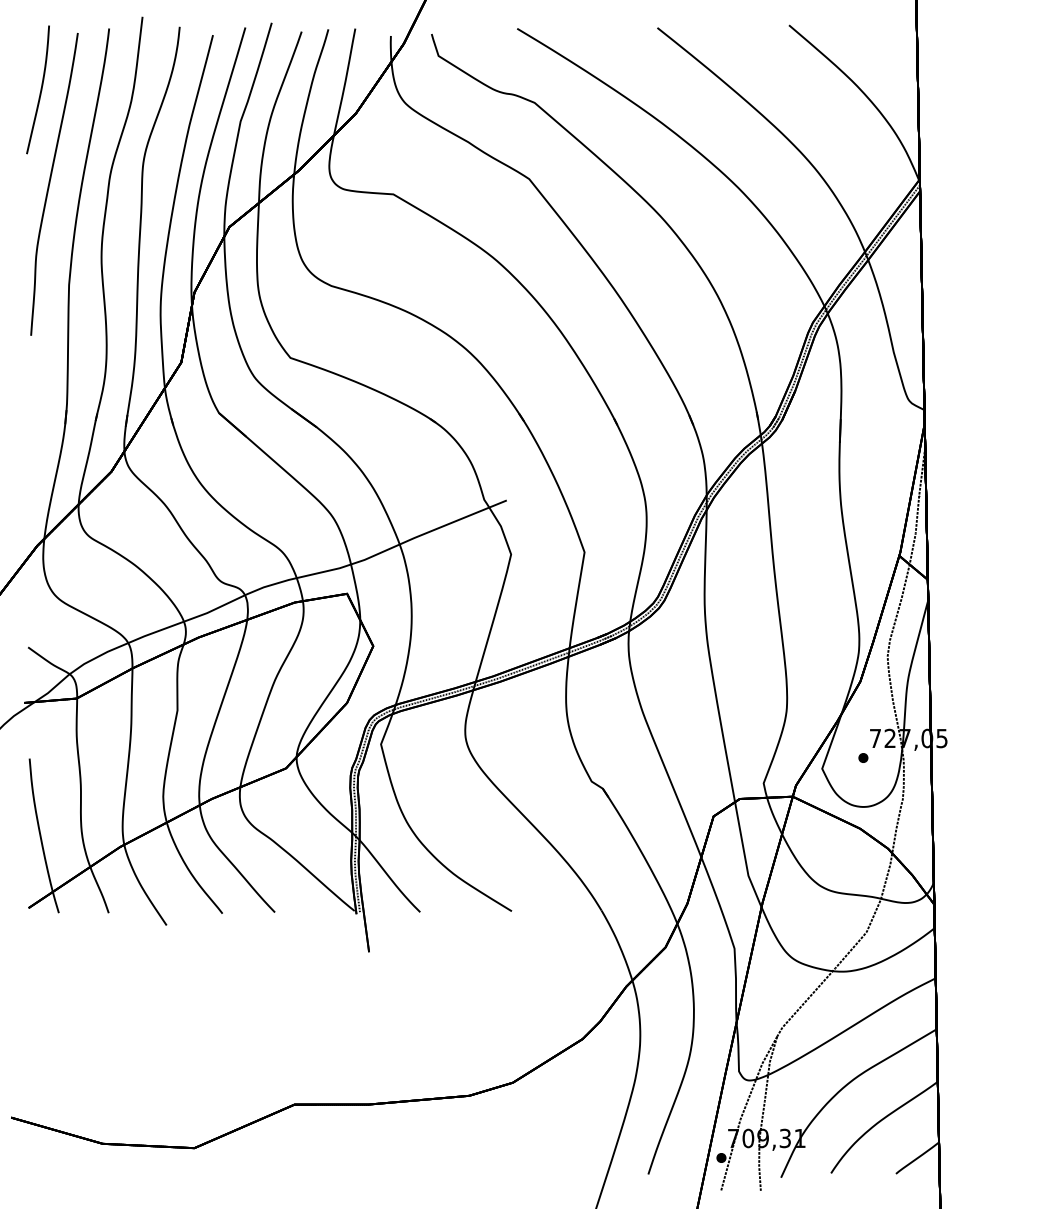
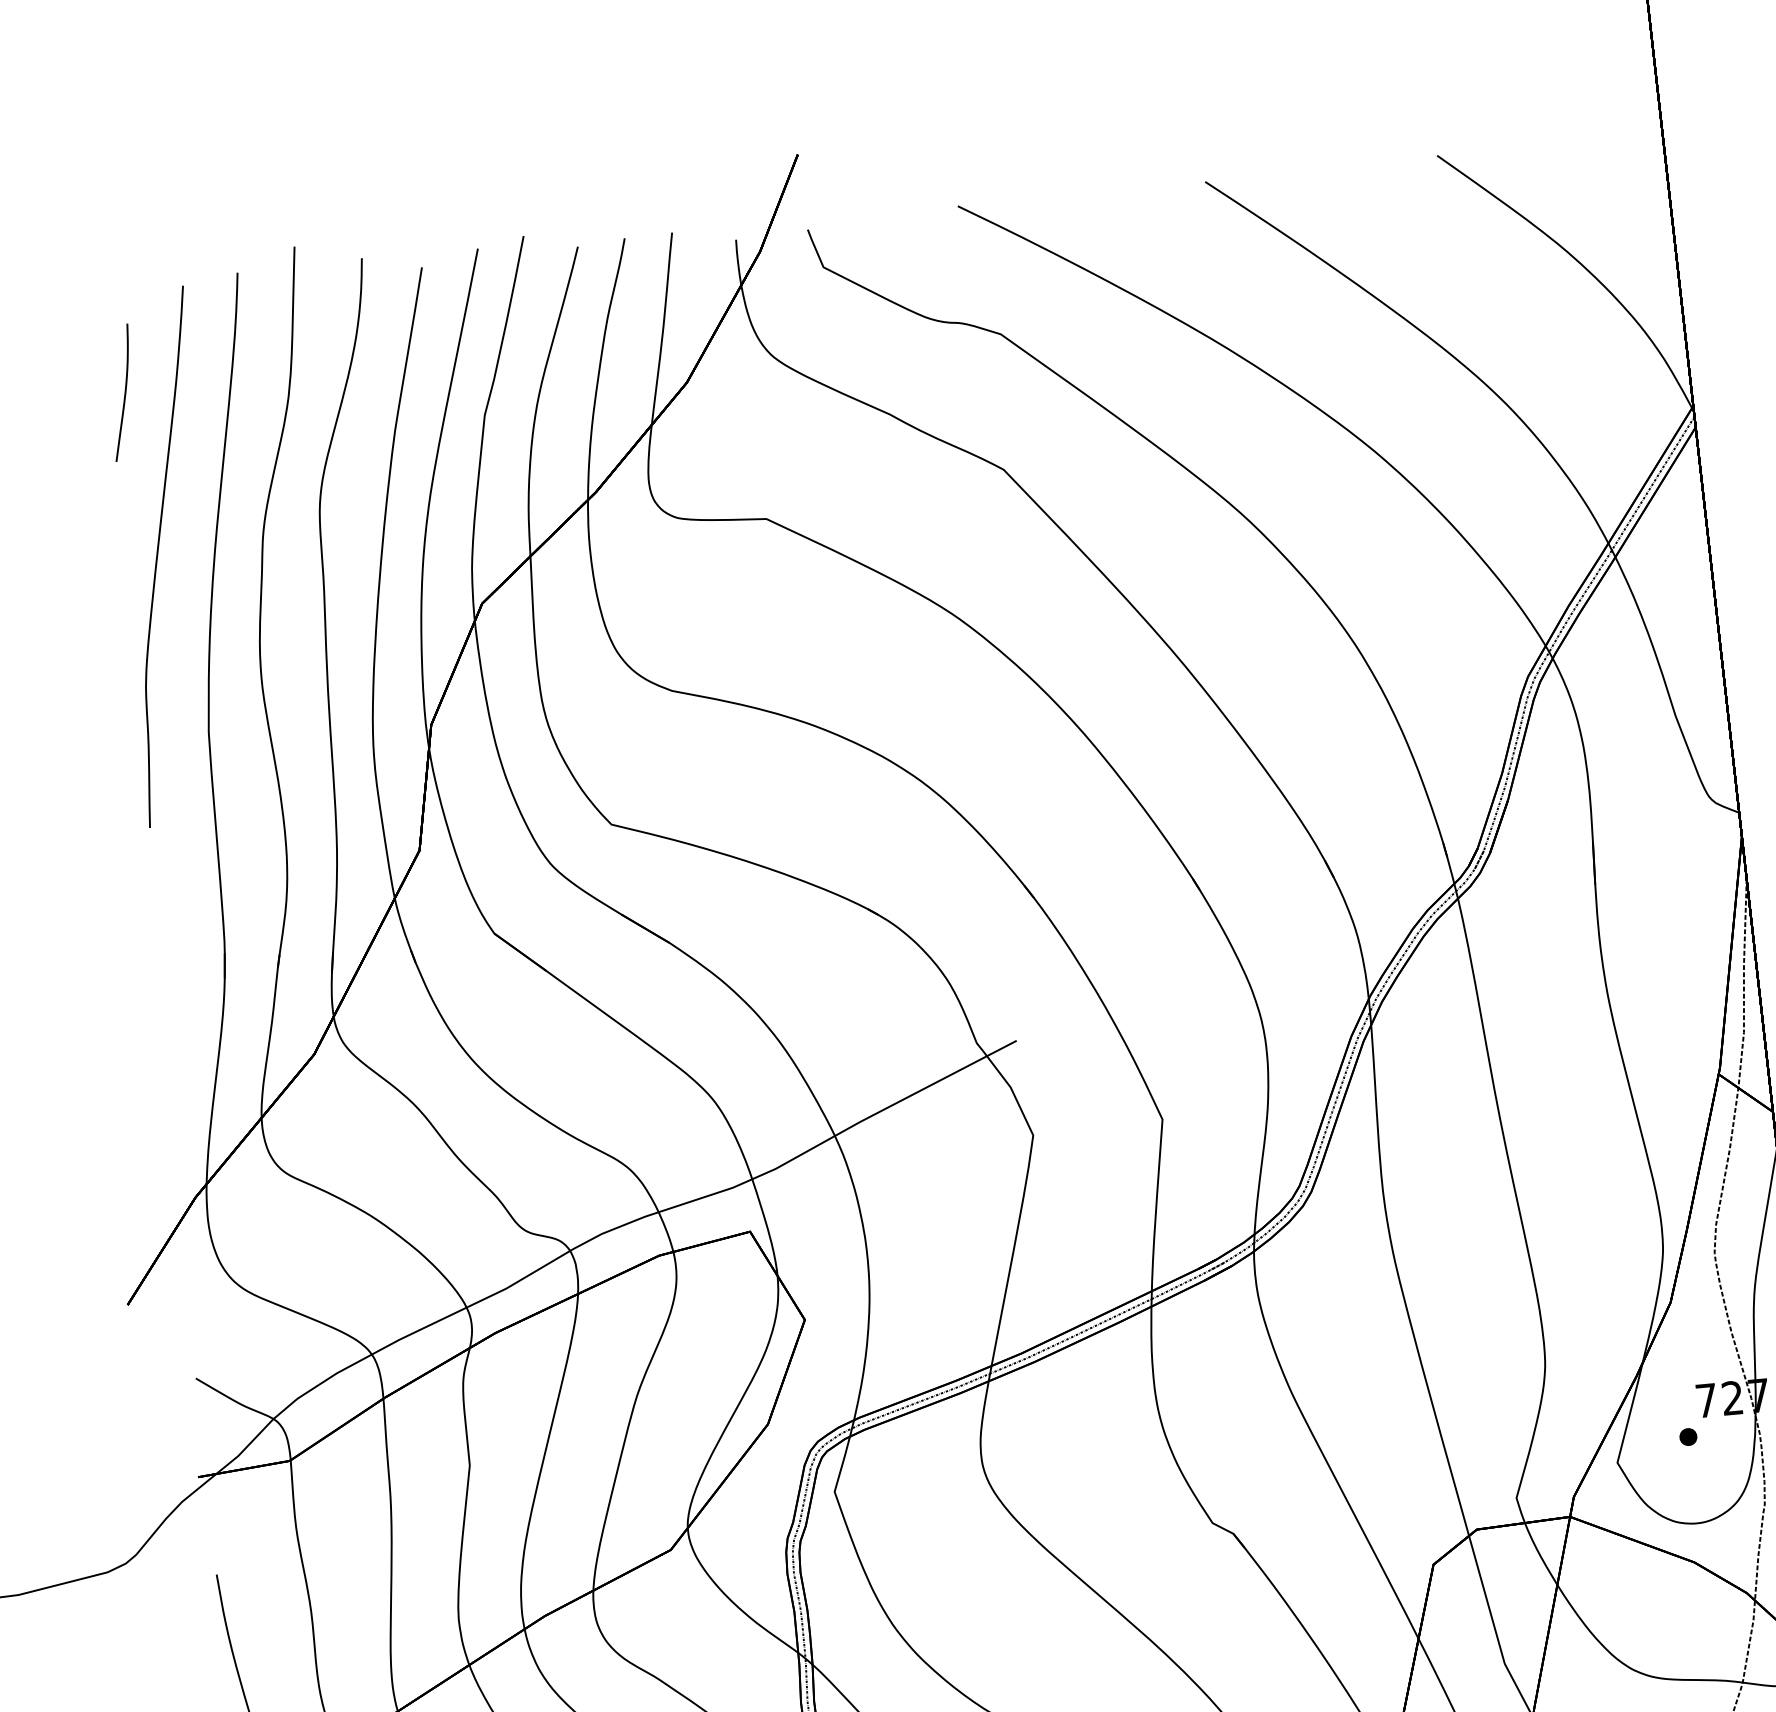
part: (37, 89) -> (120, 392), size x0.6

